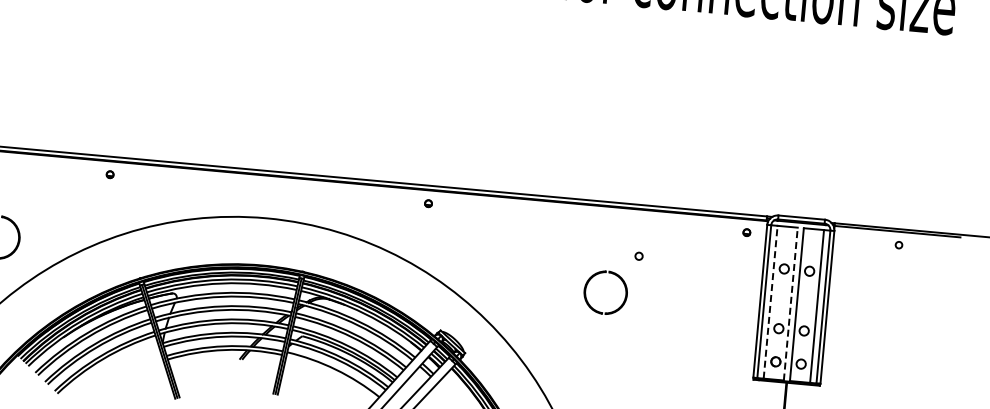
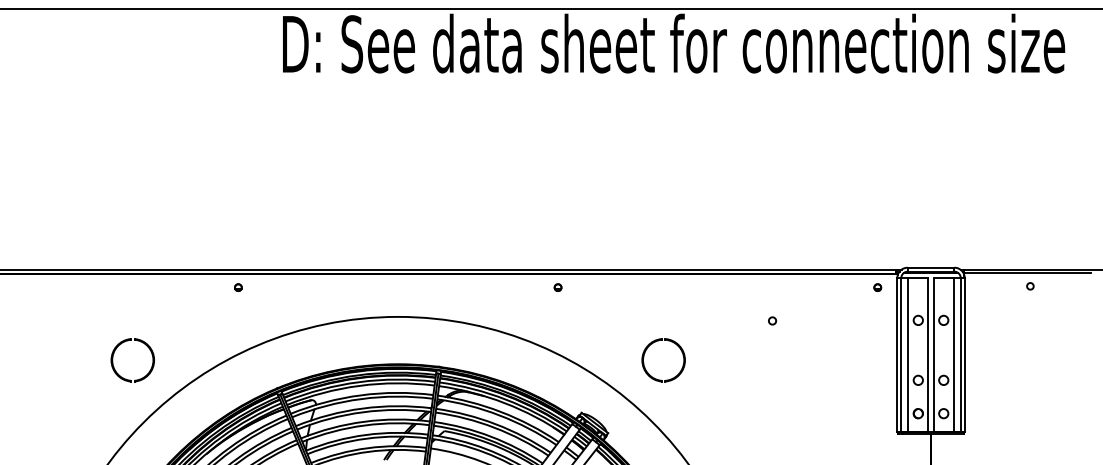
line: (770, 301) -> (907, 354), dashed -> solid
line: (790, 303) -> (927, 354), dashed -> solid
part: (590, 304) -> (649, 373), moved

